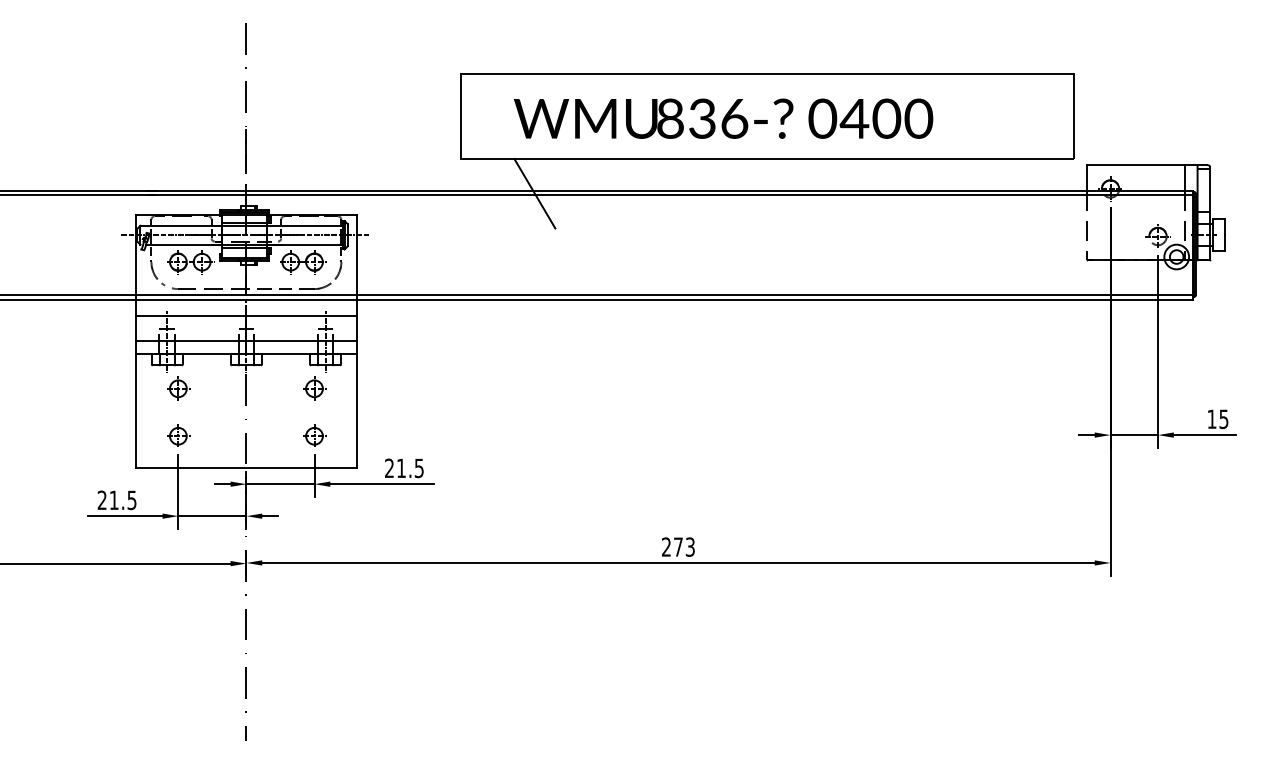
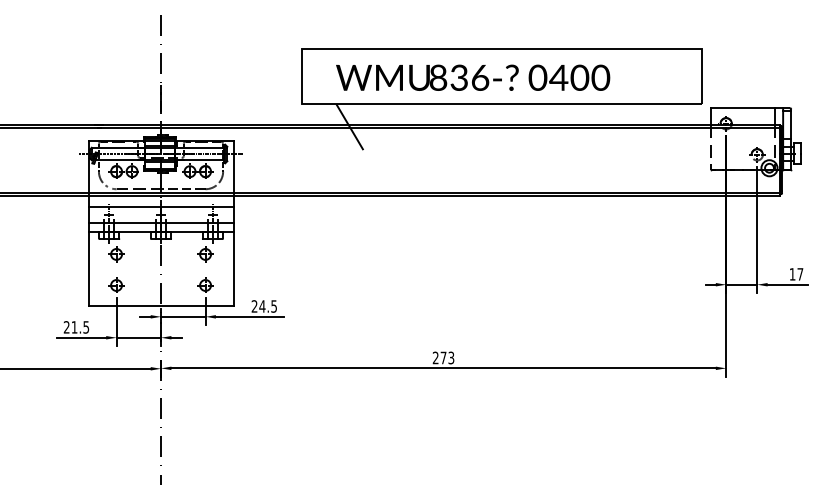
text: (1224, 419) -> (800, 274), 15 -> 17
text: (401, 468) -> (262, 306), 21.5 -> 24.5

